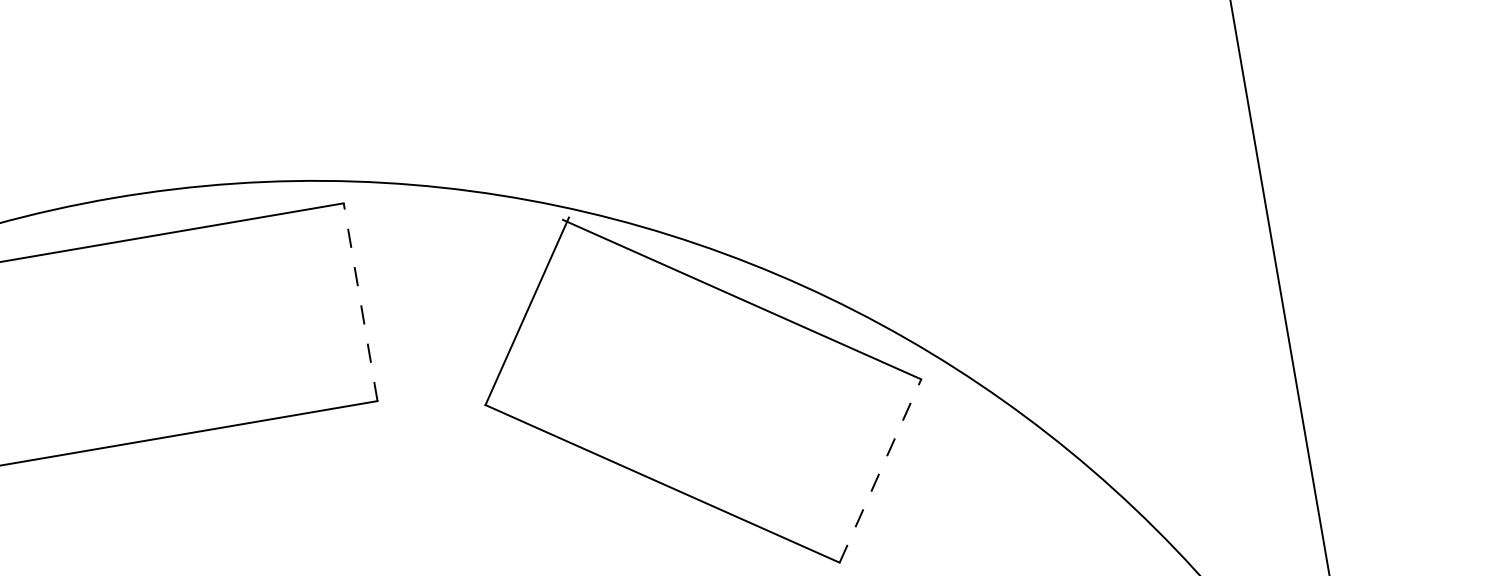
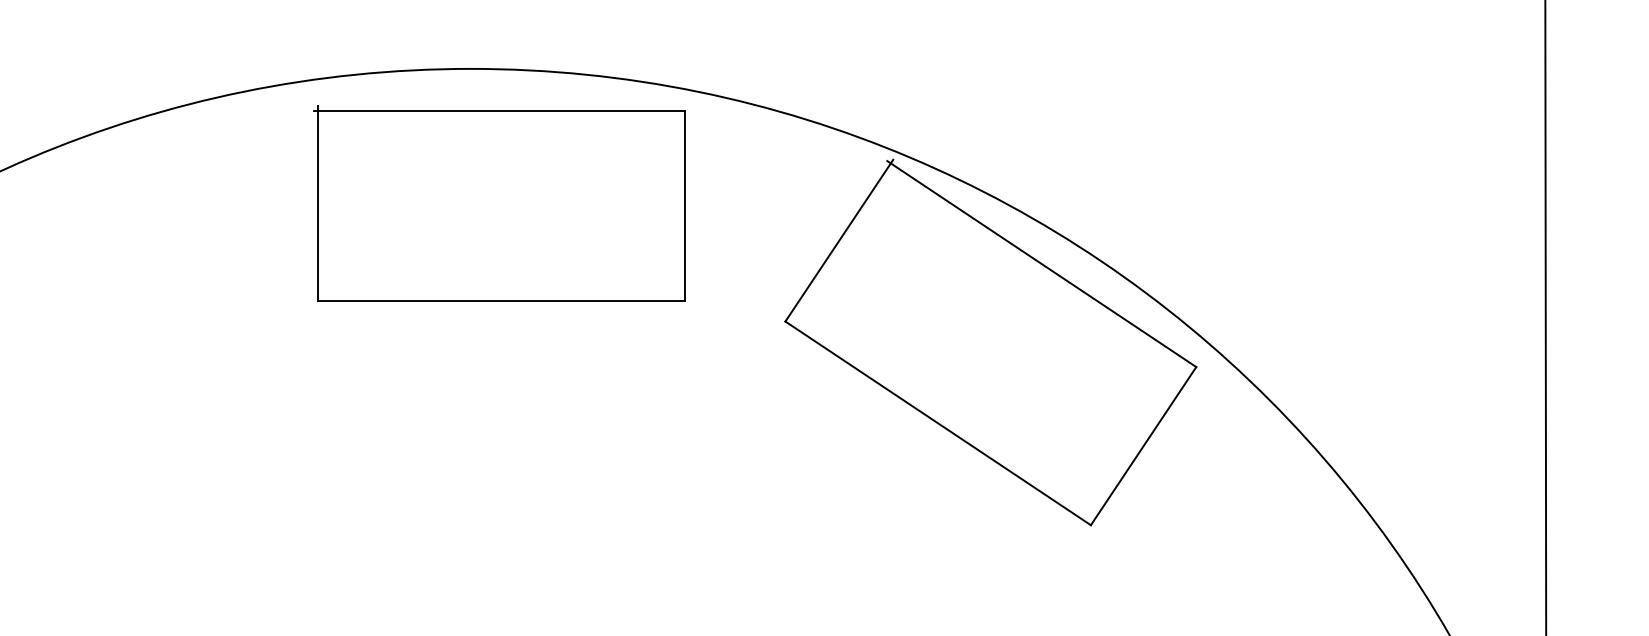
line: (360, 302) -> (685, 205), dashed -> solid
line: (880, 470) -> (1143, 445), dashed -> solid

